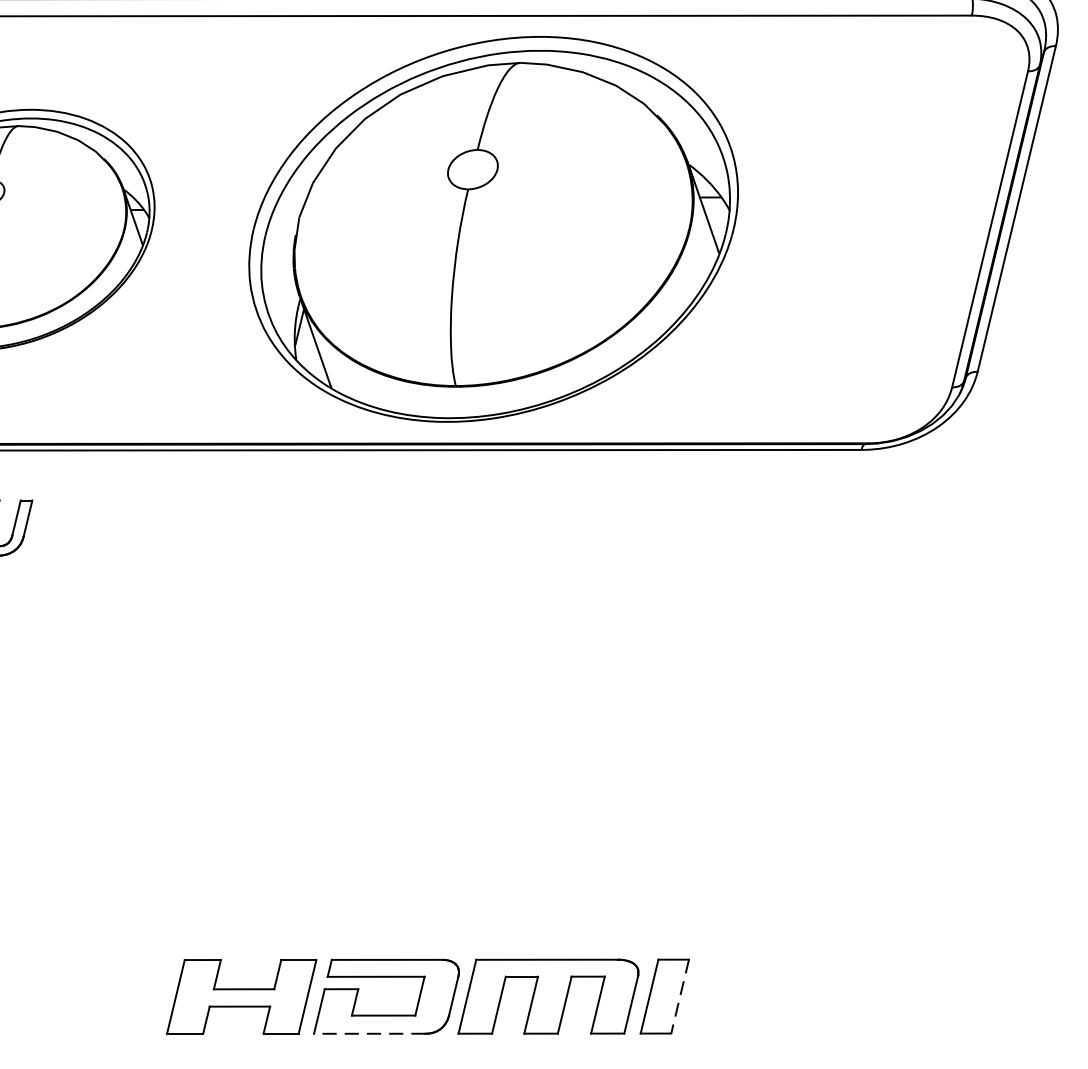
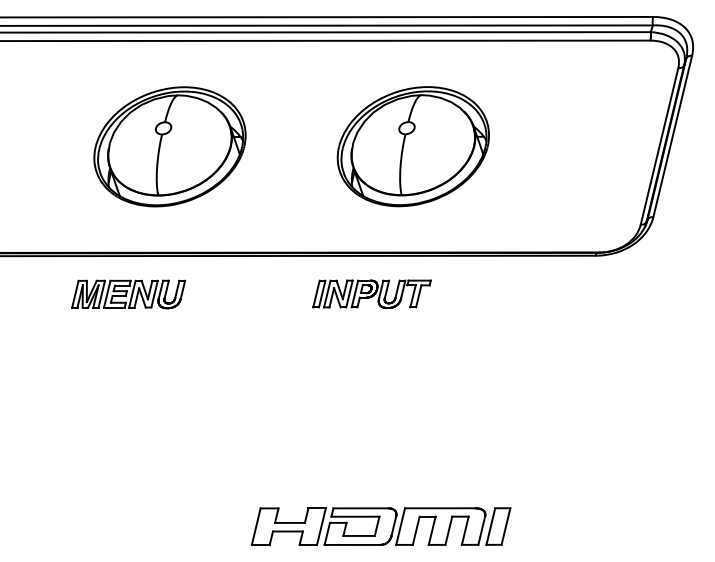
part: (491, 229) -> (412, 146), size x0.62
part: (408, 526) -> (371, 293), added
line: (679, 996) -> (505, 526), dashed -> solid
line: (370, 1032) -> (352, 544), dashed -> solid

